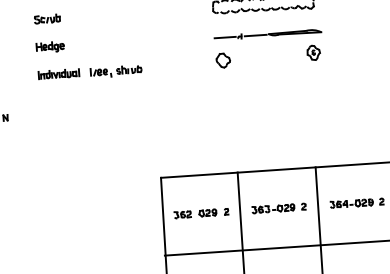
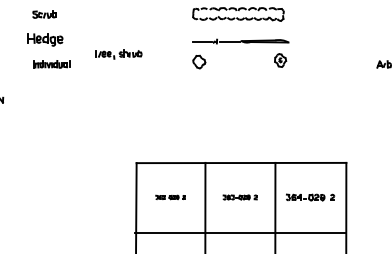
part: (50, 46) -> (45, 39), size x1.4
part: (115, 71) -> (118, 54), moved
part: (278, 208) -> (239, 197), size x0.7
part: (201, 213) -> (170, 197), size x0.6

